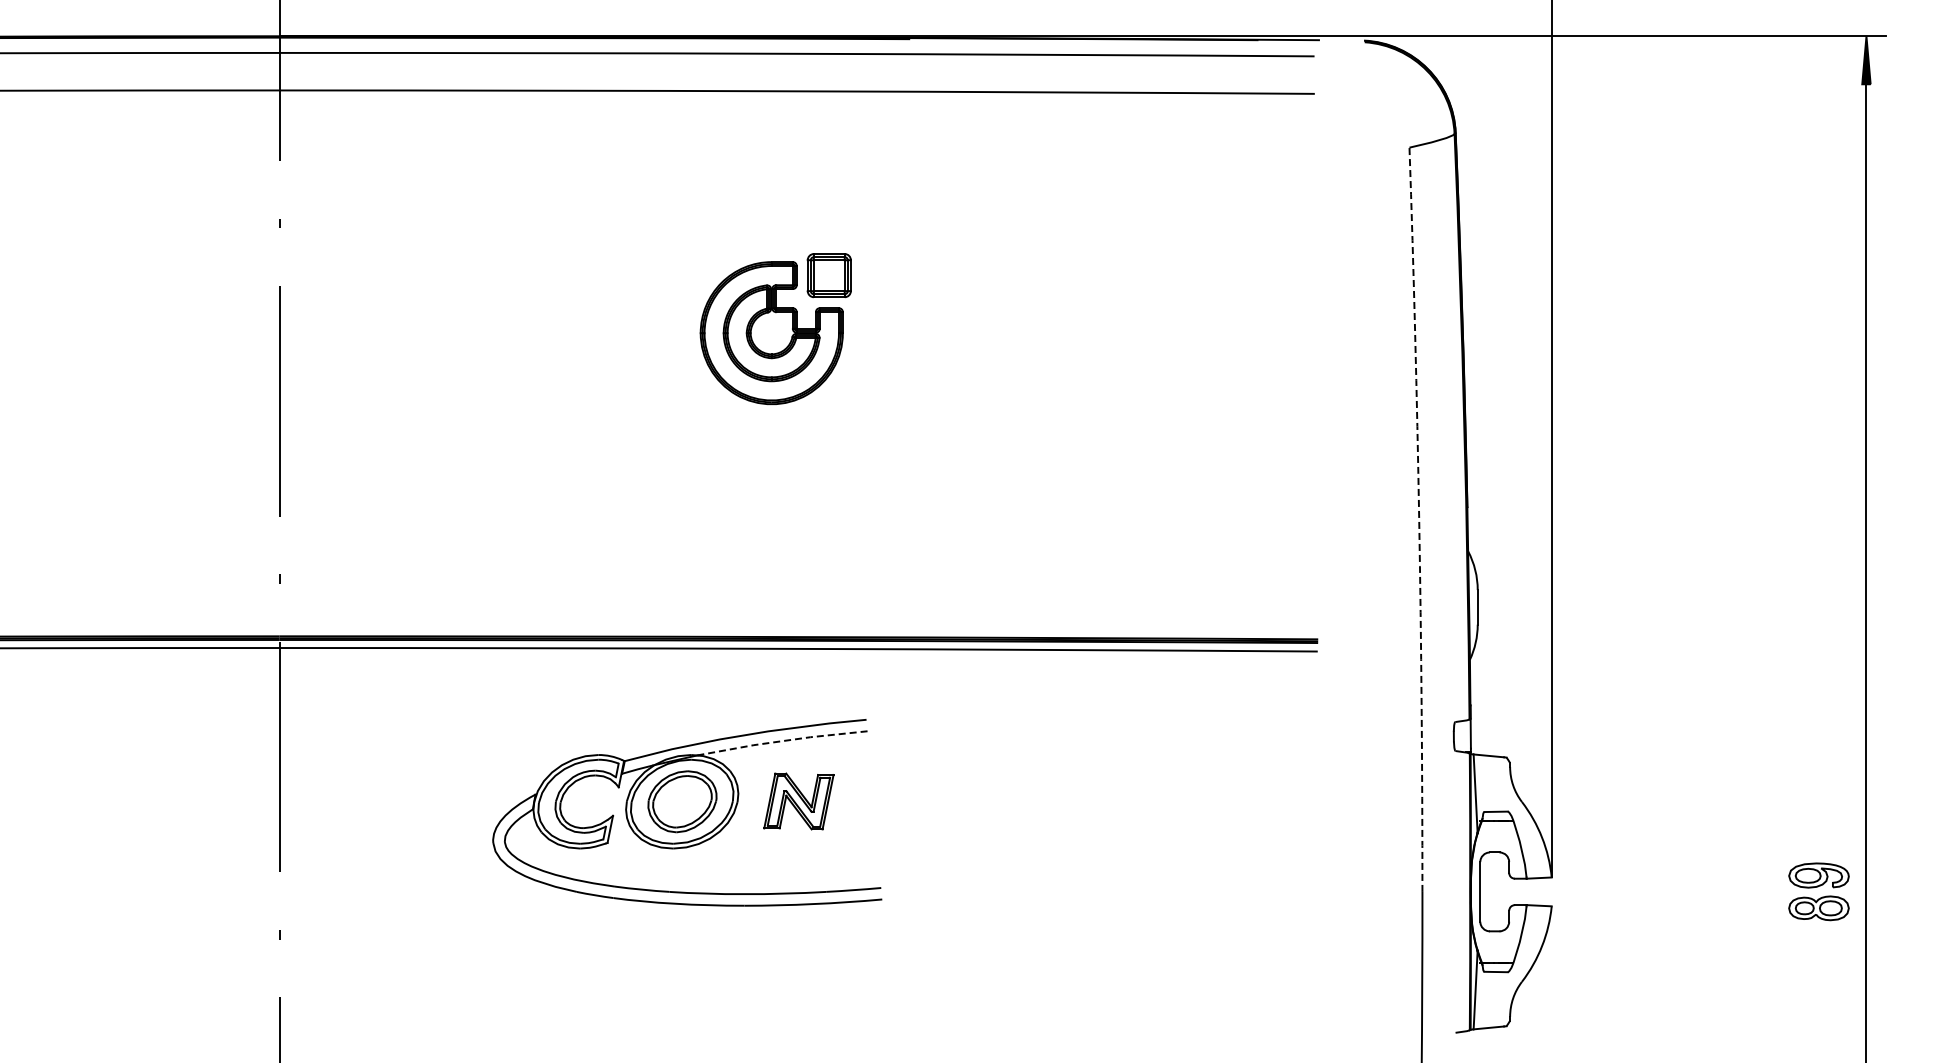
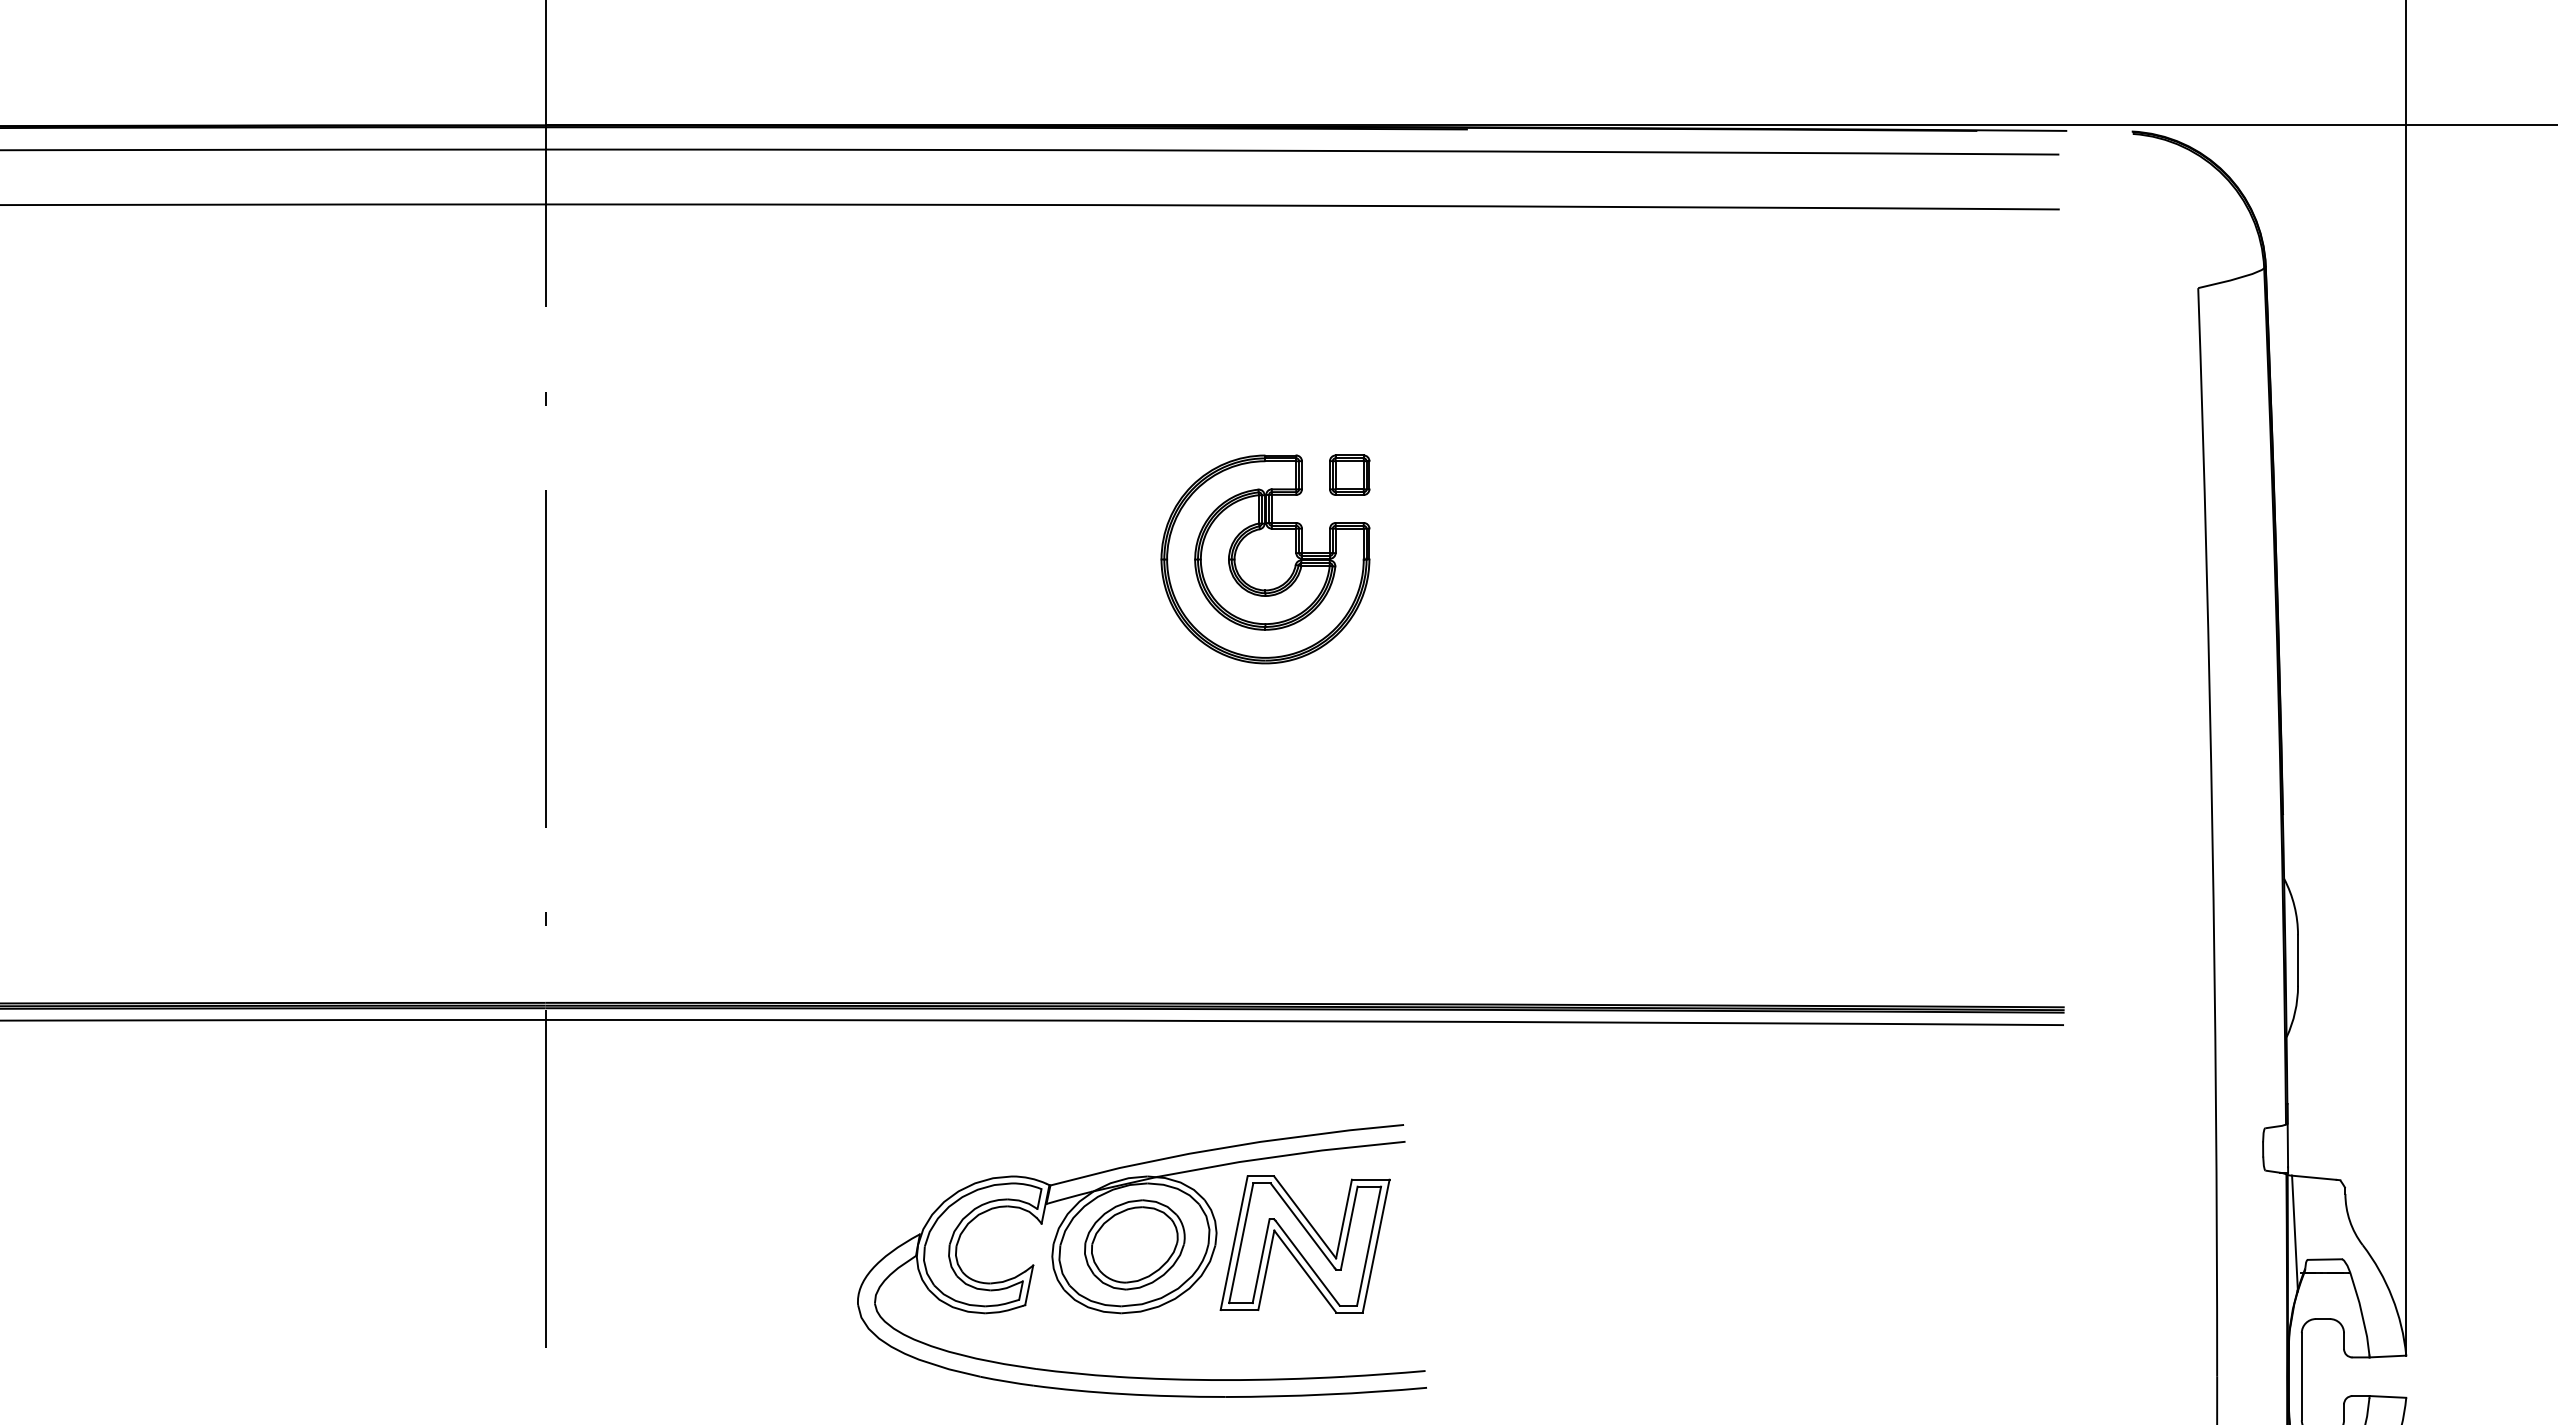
part: (829, 275) -> (1349, 475), size x0.62
arc: (1419, 519) -> (2212, 832), dashed -> solid
line: (782, 741) -> (1281, 1156), dashed -> solid
part: (798, 801) -> (1304, 1244), size x1.67

